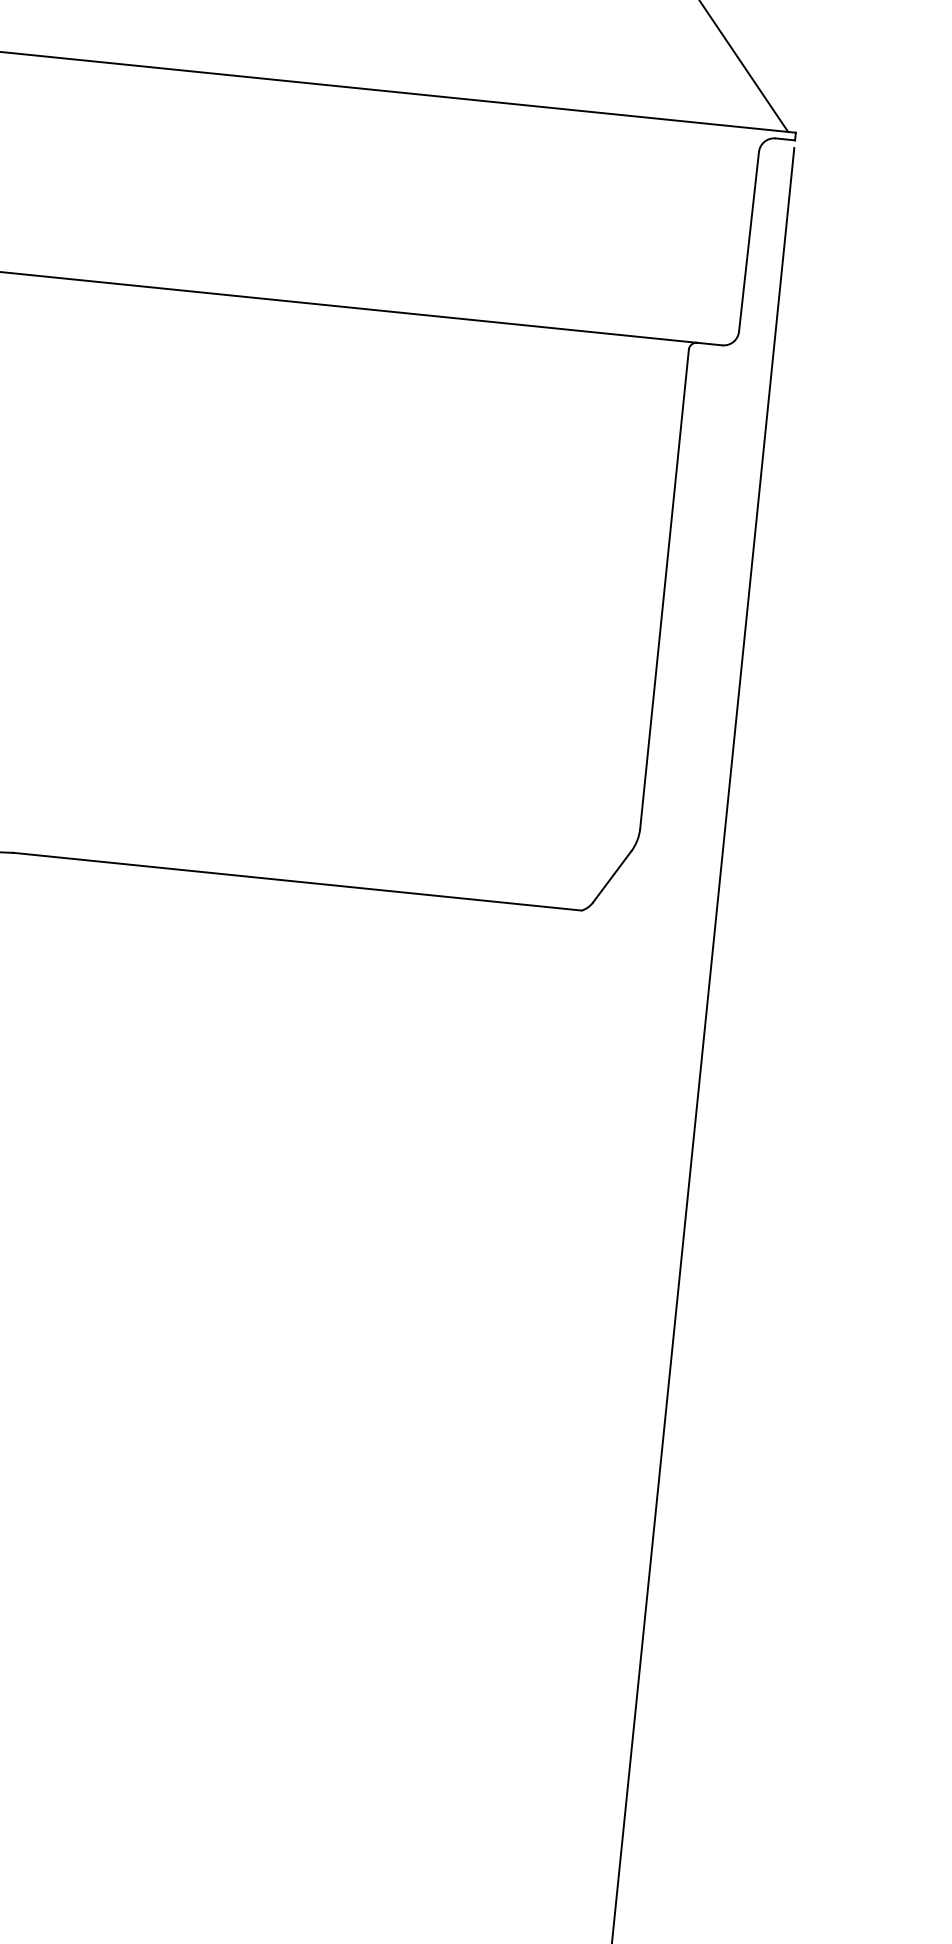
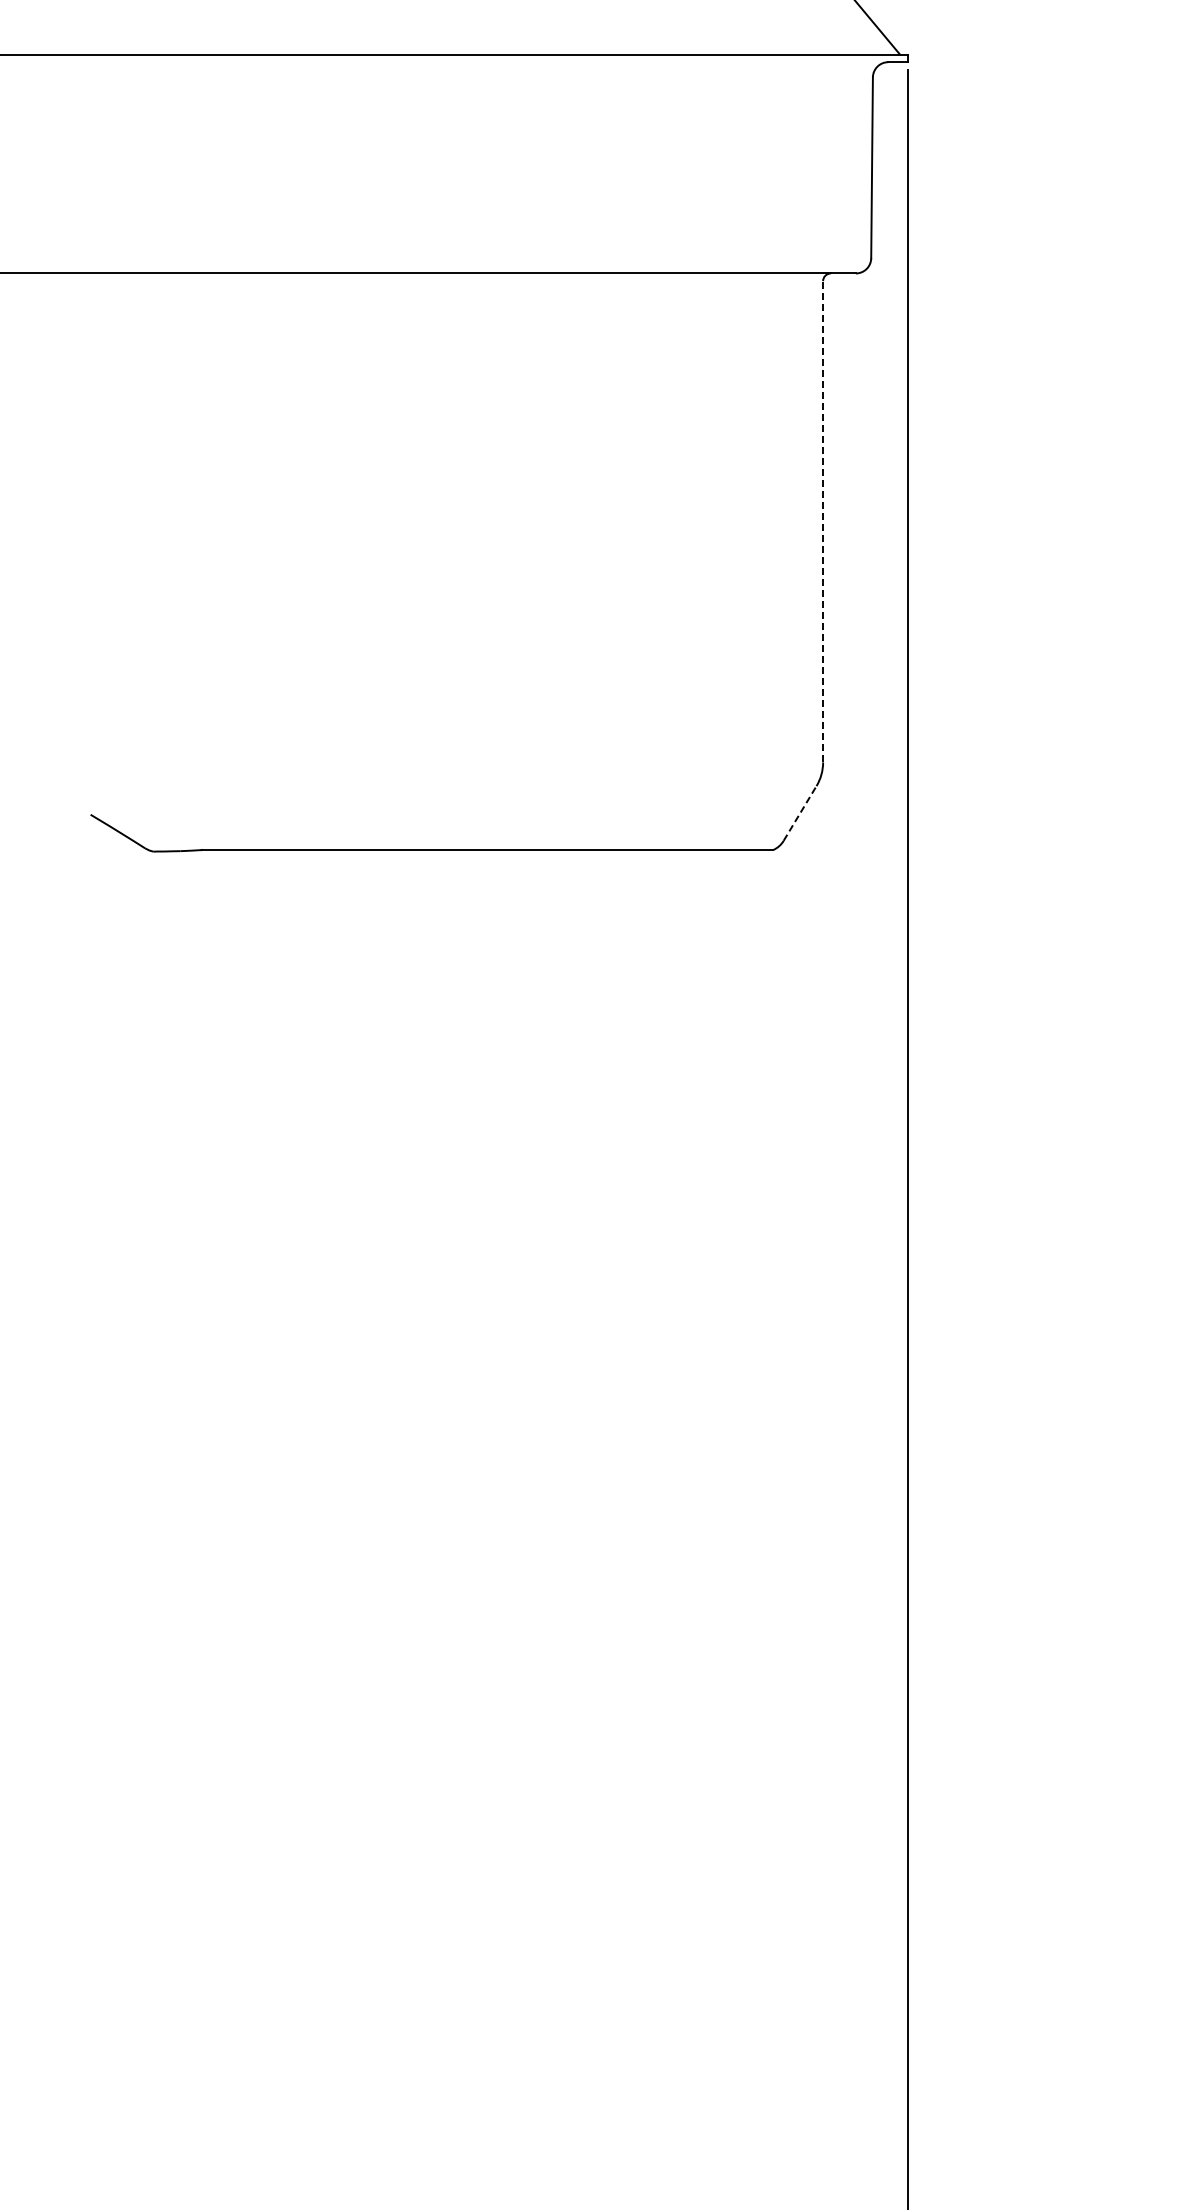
line: (664, 588) -> (823, 521), solid -> dashed
line: (612, 877) -> (800, 813), solid -> dashed

